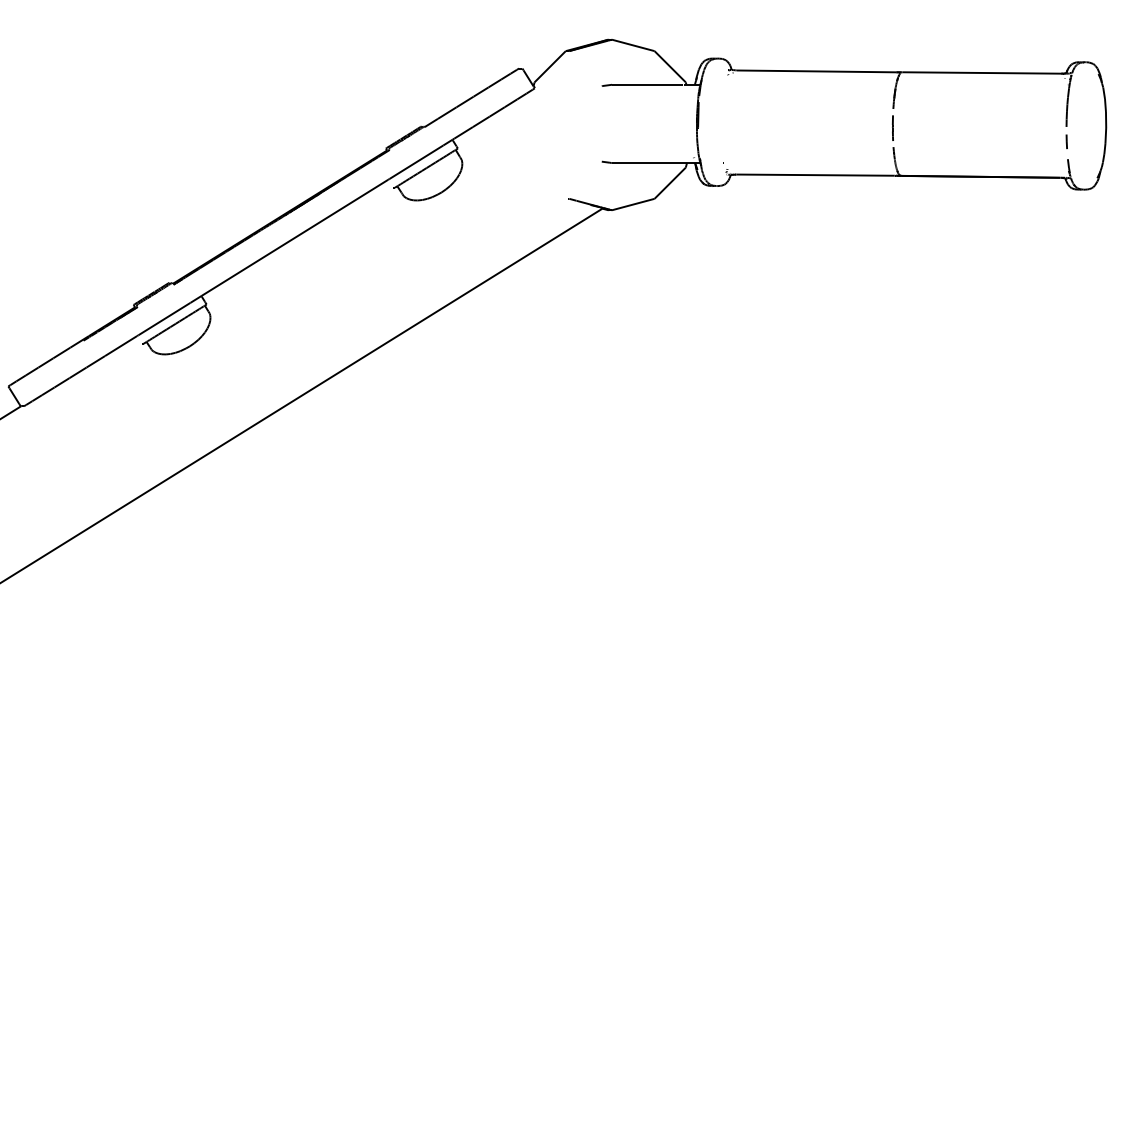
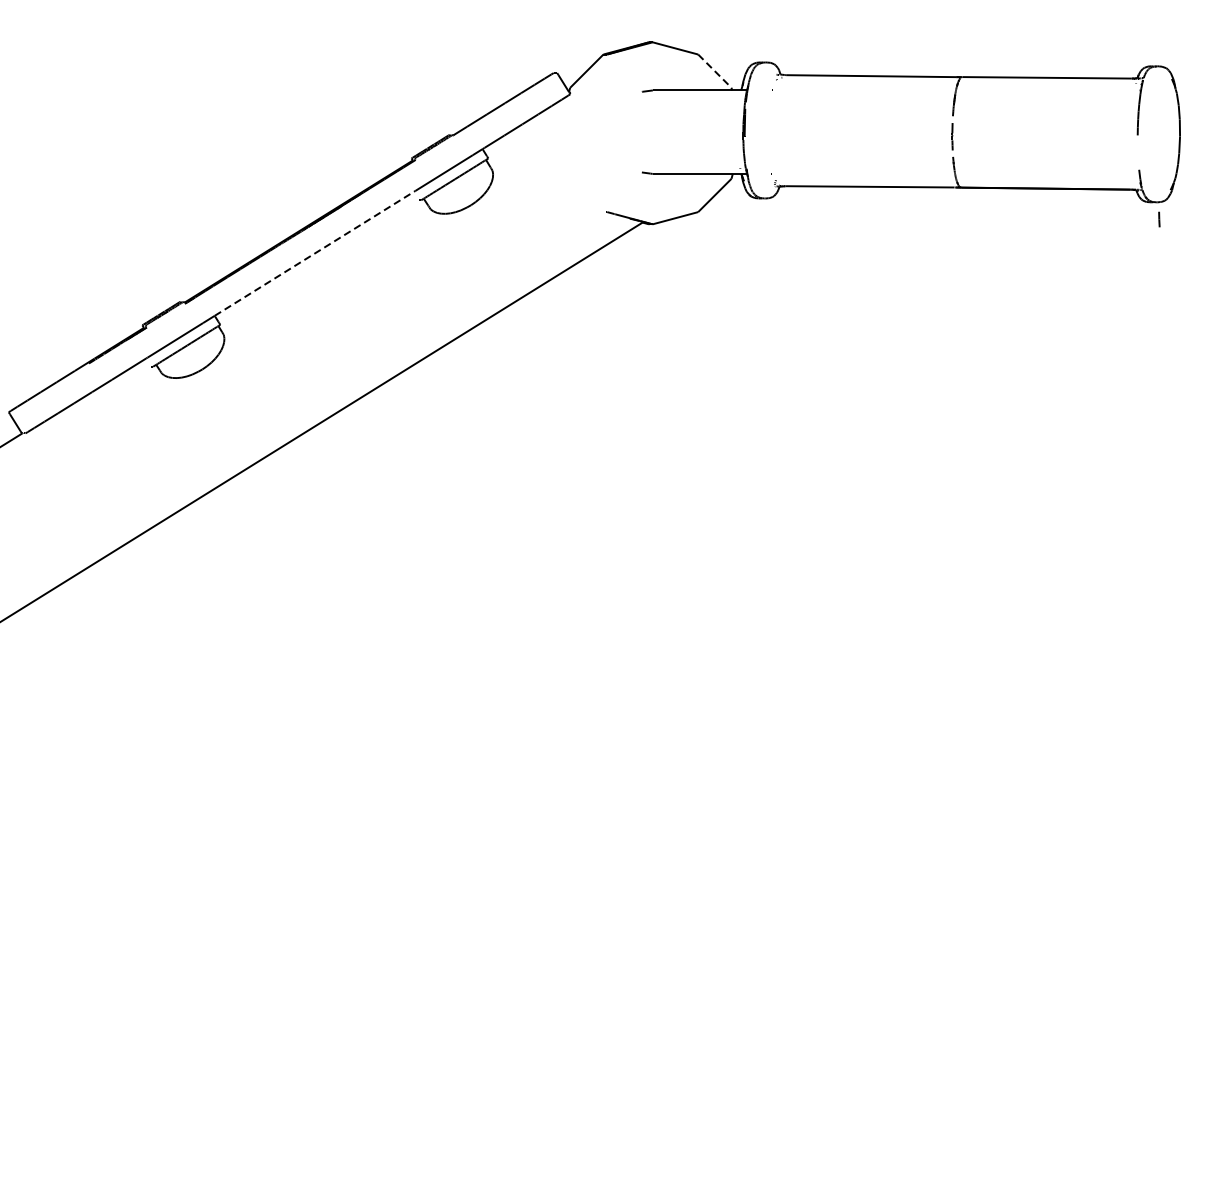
line: (670, 67) -> (715, 71), solid -> dashed
line: (1066, 141) -> (1159, 219), moved
line: (295, 237) -> (315, 253), solid -> dashed

